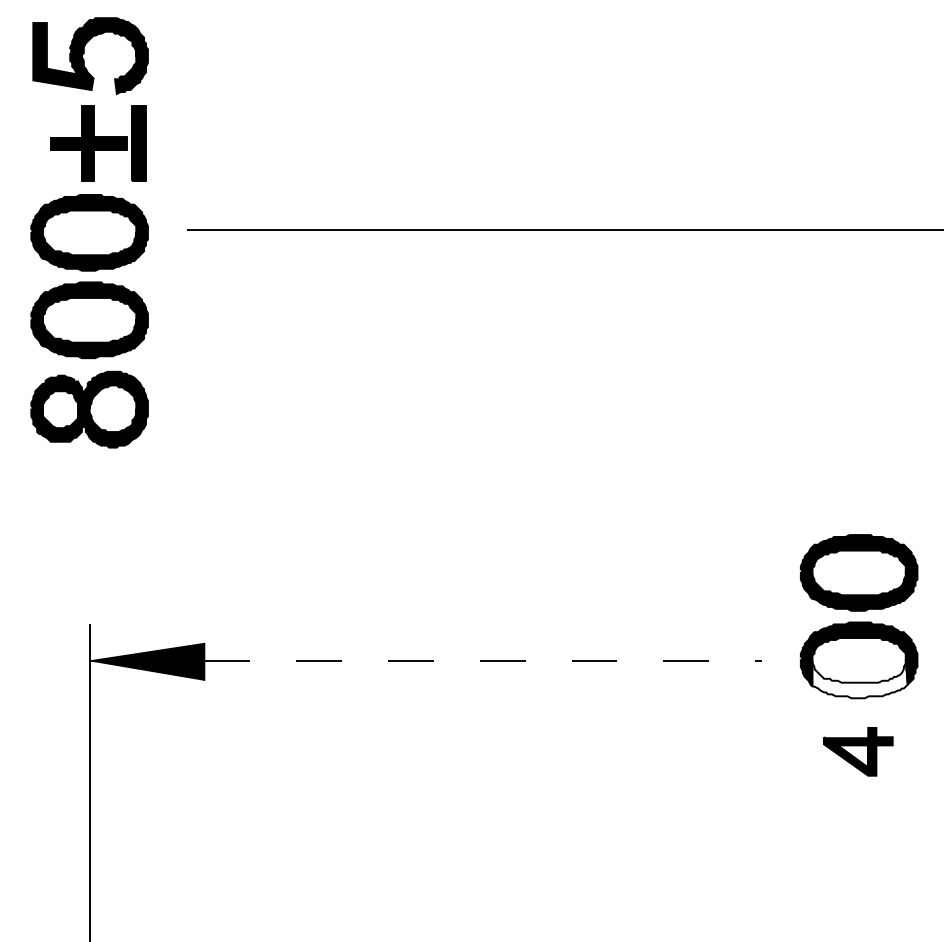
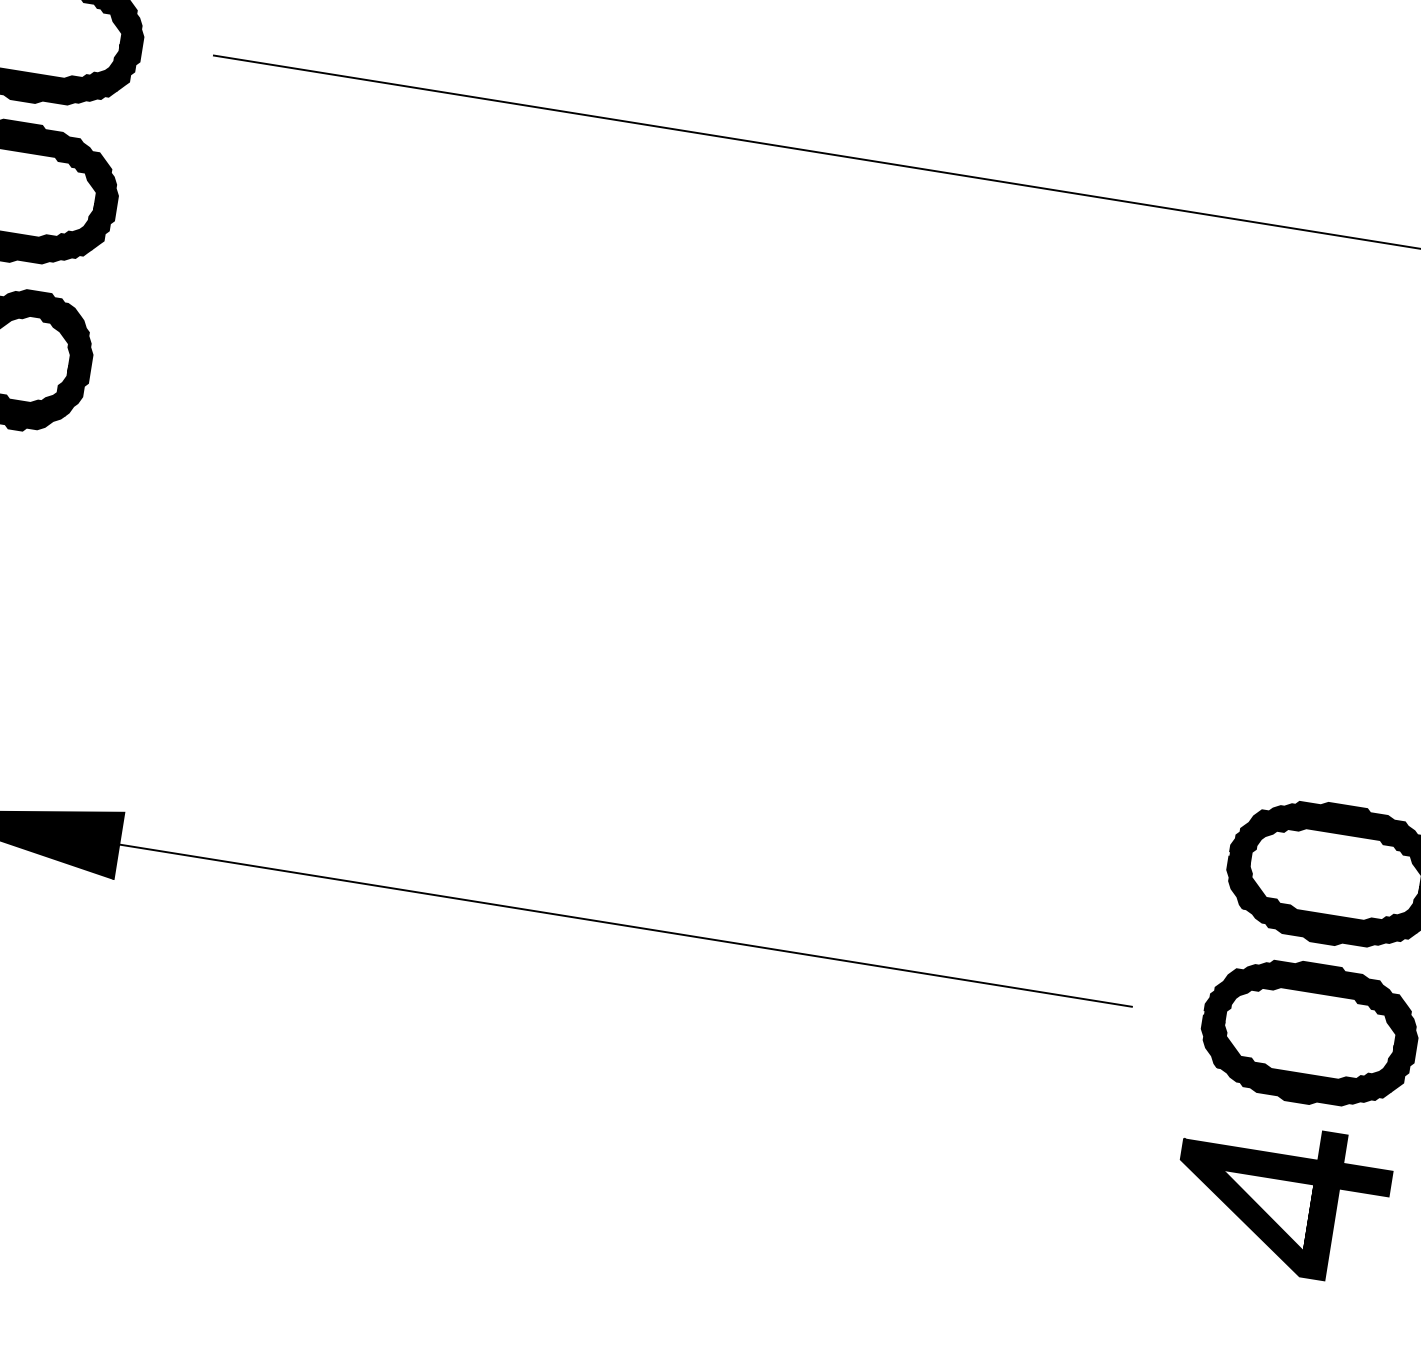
line: (483, 661) -> (626, 926), dashed -> solid
fill: (859, 678) -> (1305, 1066), added
part: (858, 751) -> (1281, 1198), size x1.67

